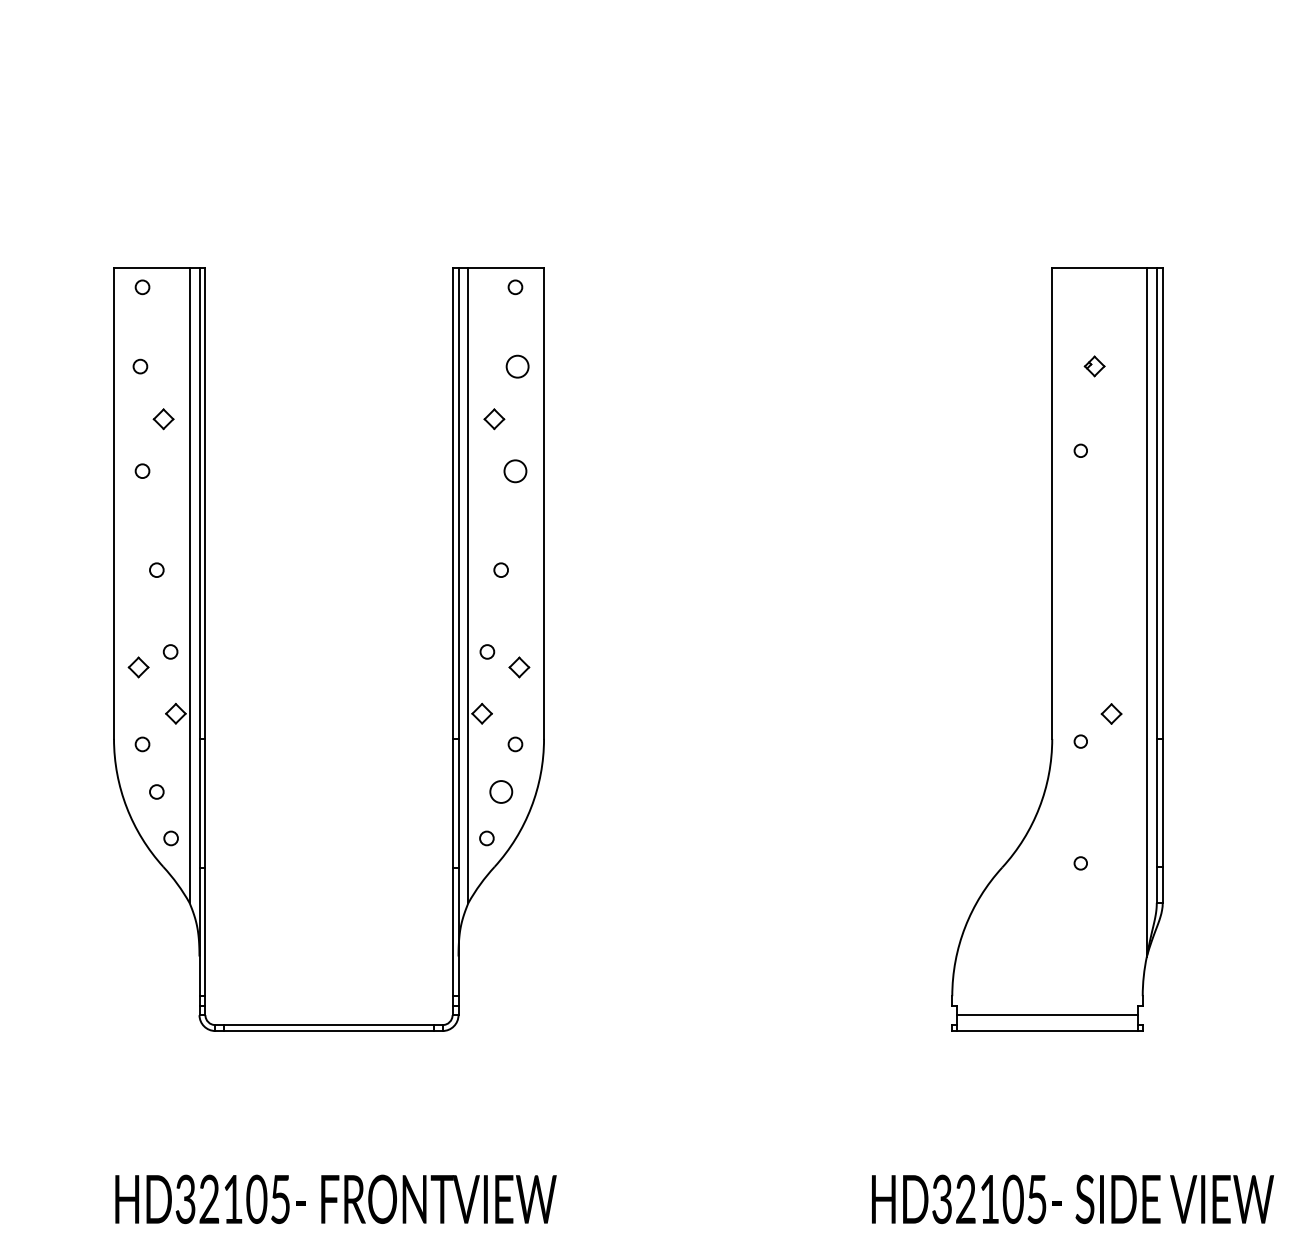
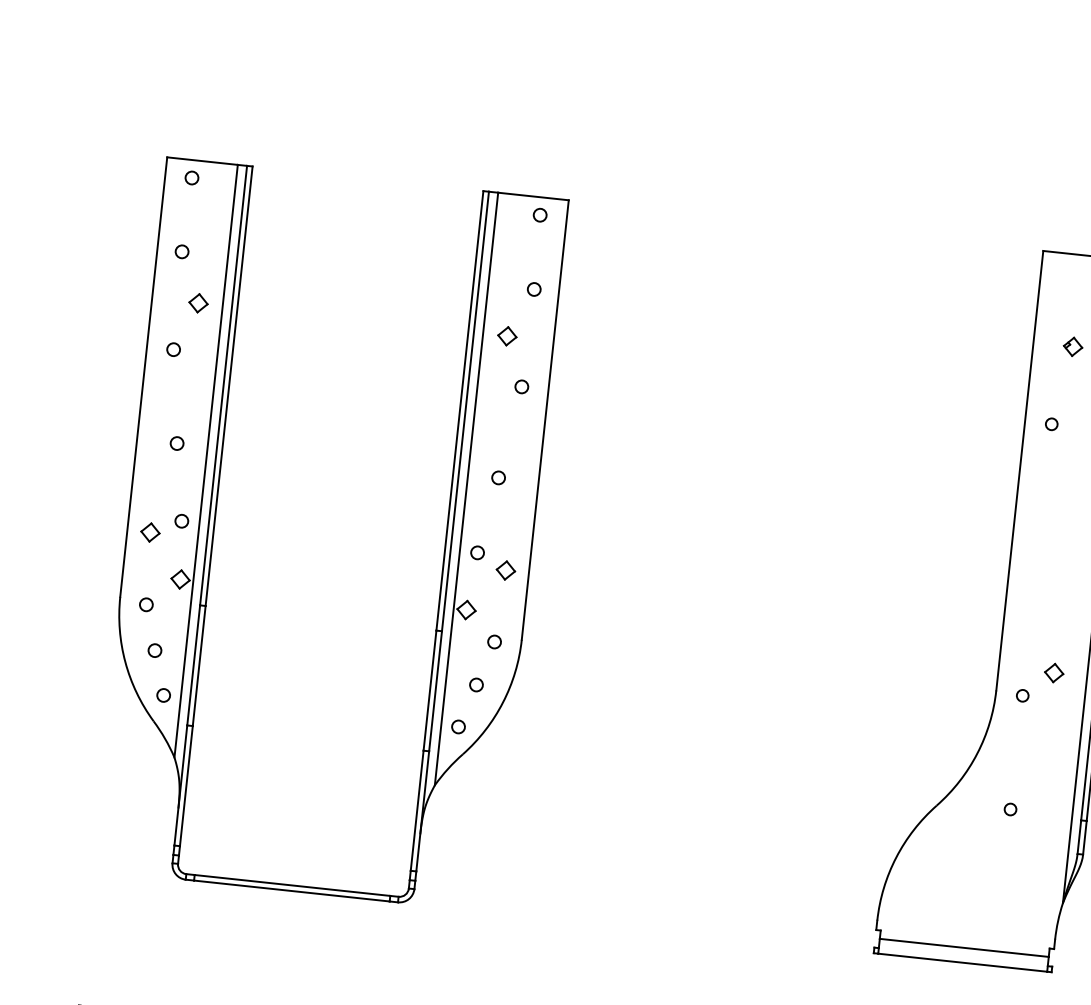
circle: (517, 366) -> (534, 289), size x0.62
circle: (515, 470) -> (521, 386), size x0.62
circle: (500, 791) -> (475, 684), size x0.62

